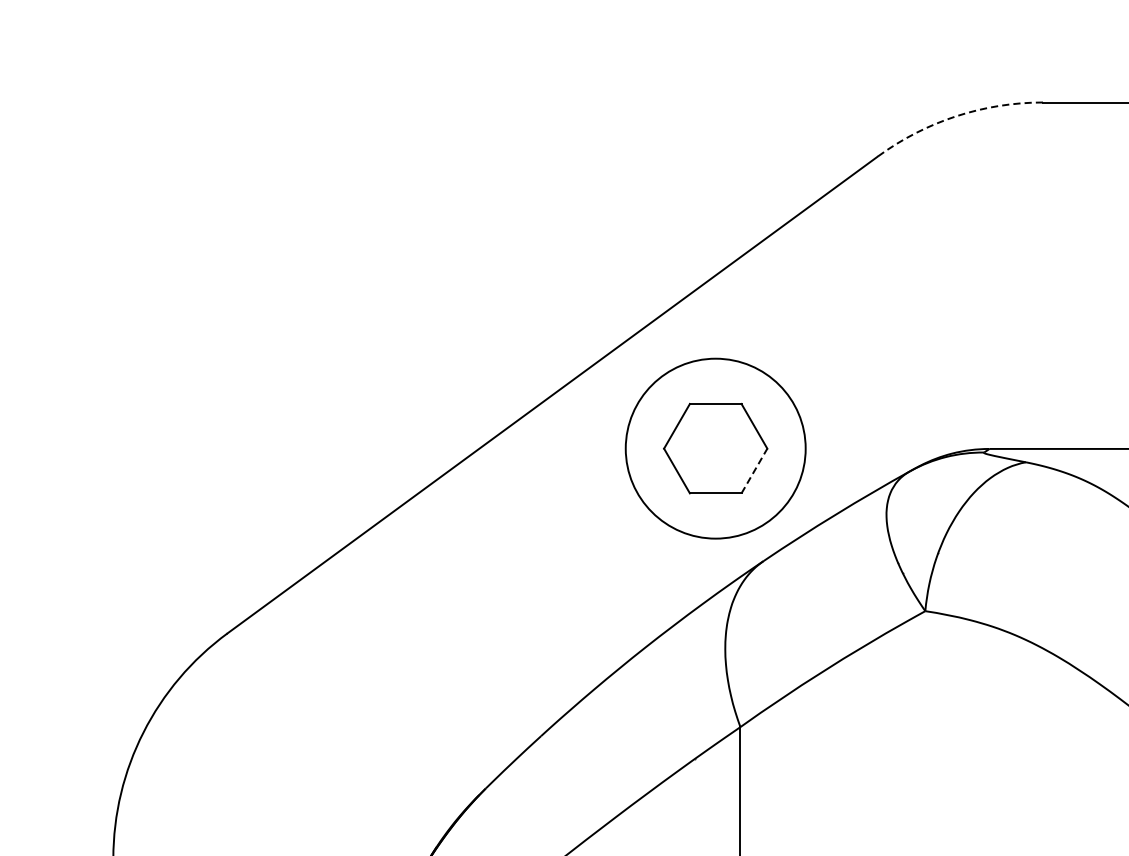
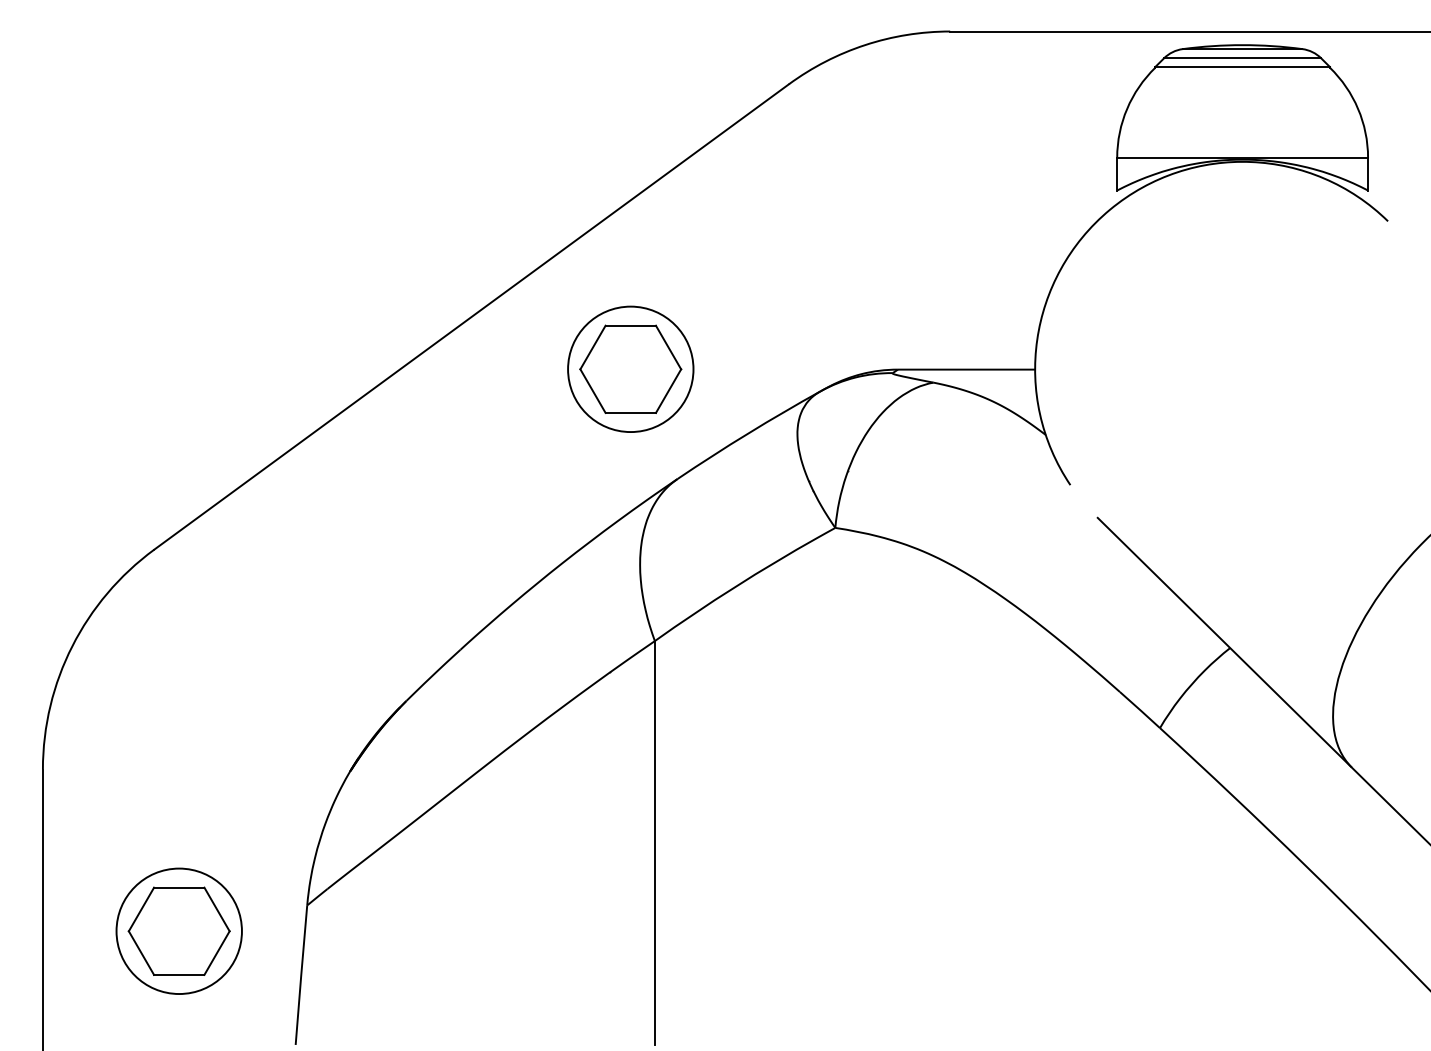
arc: (956, 116) -> (865, 45), dashed -> solid
circle: (715, 448) -> (630, 369), size x0.71
line: (754, 470) -> (668, 390), dashed -> solid

